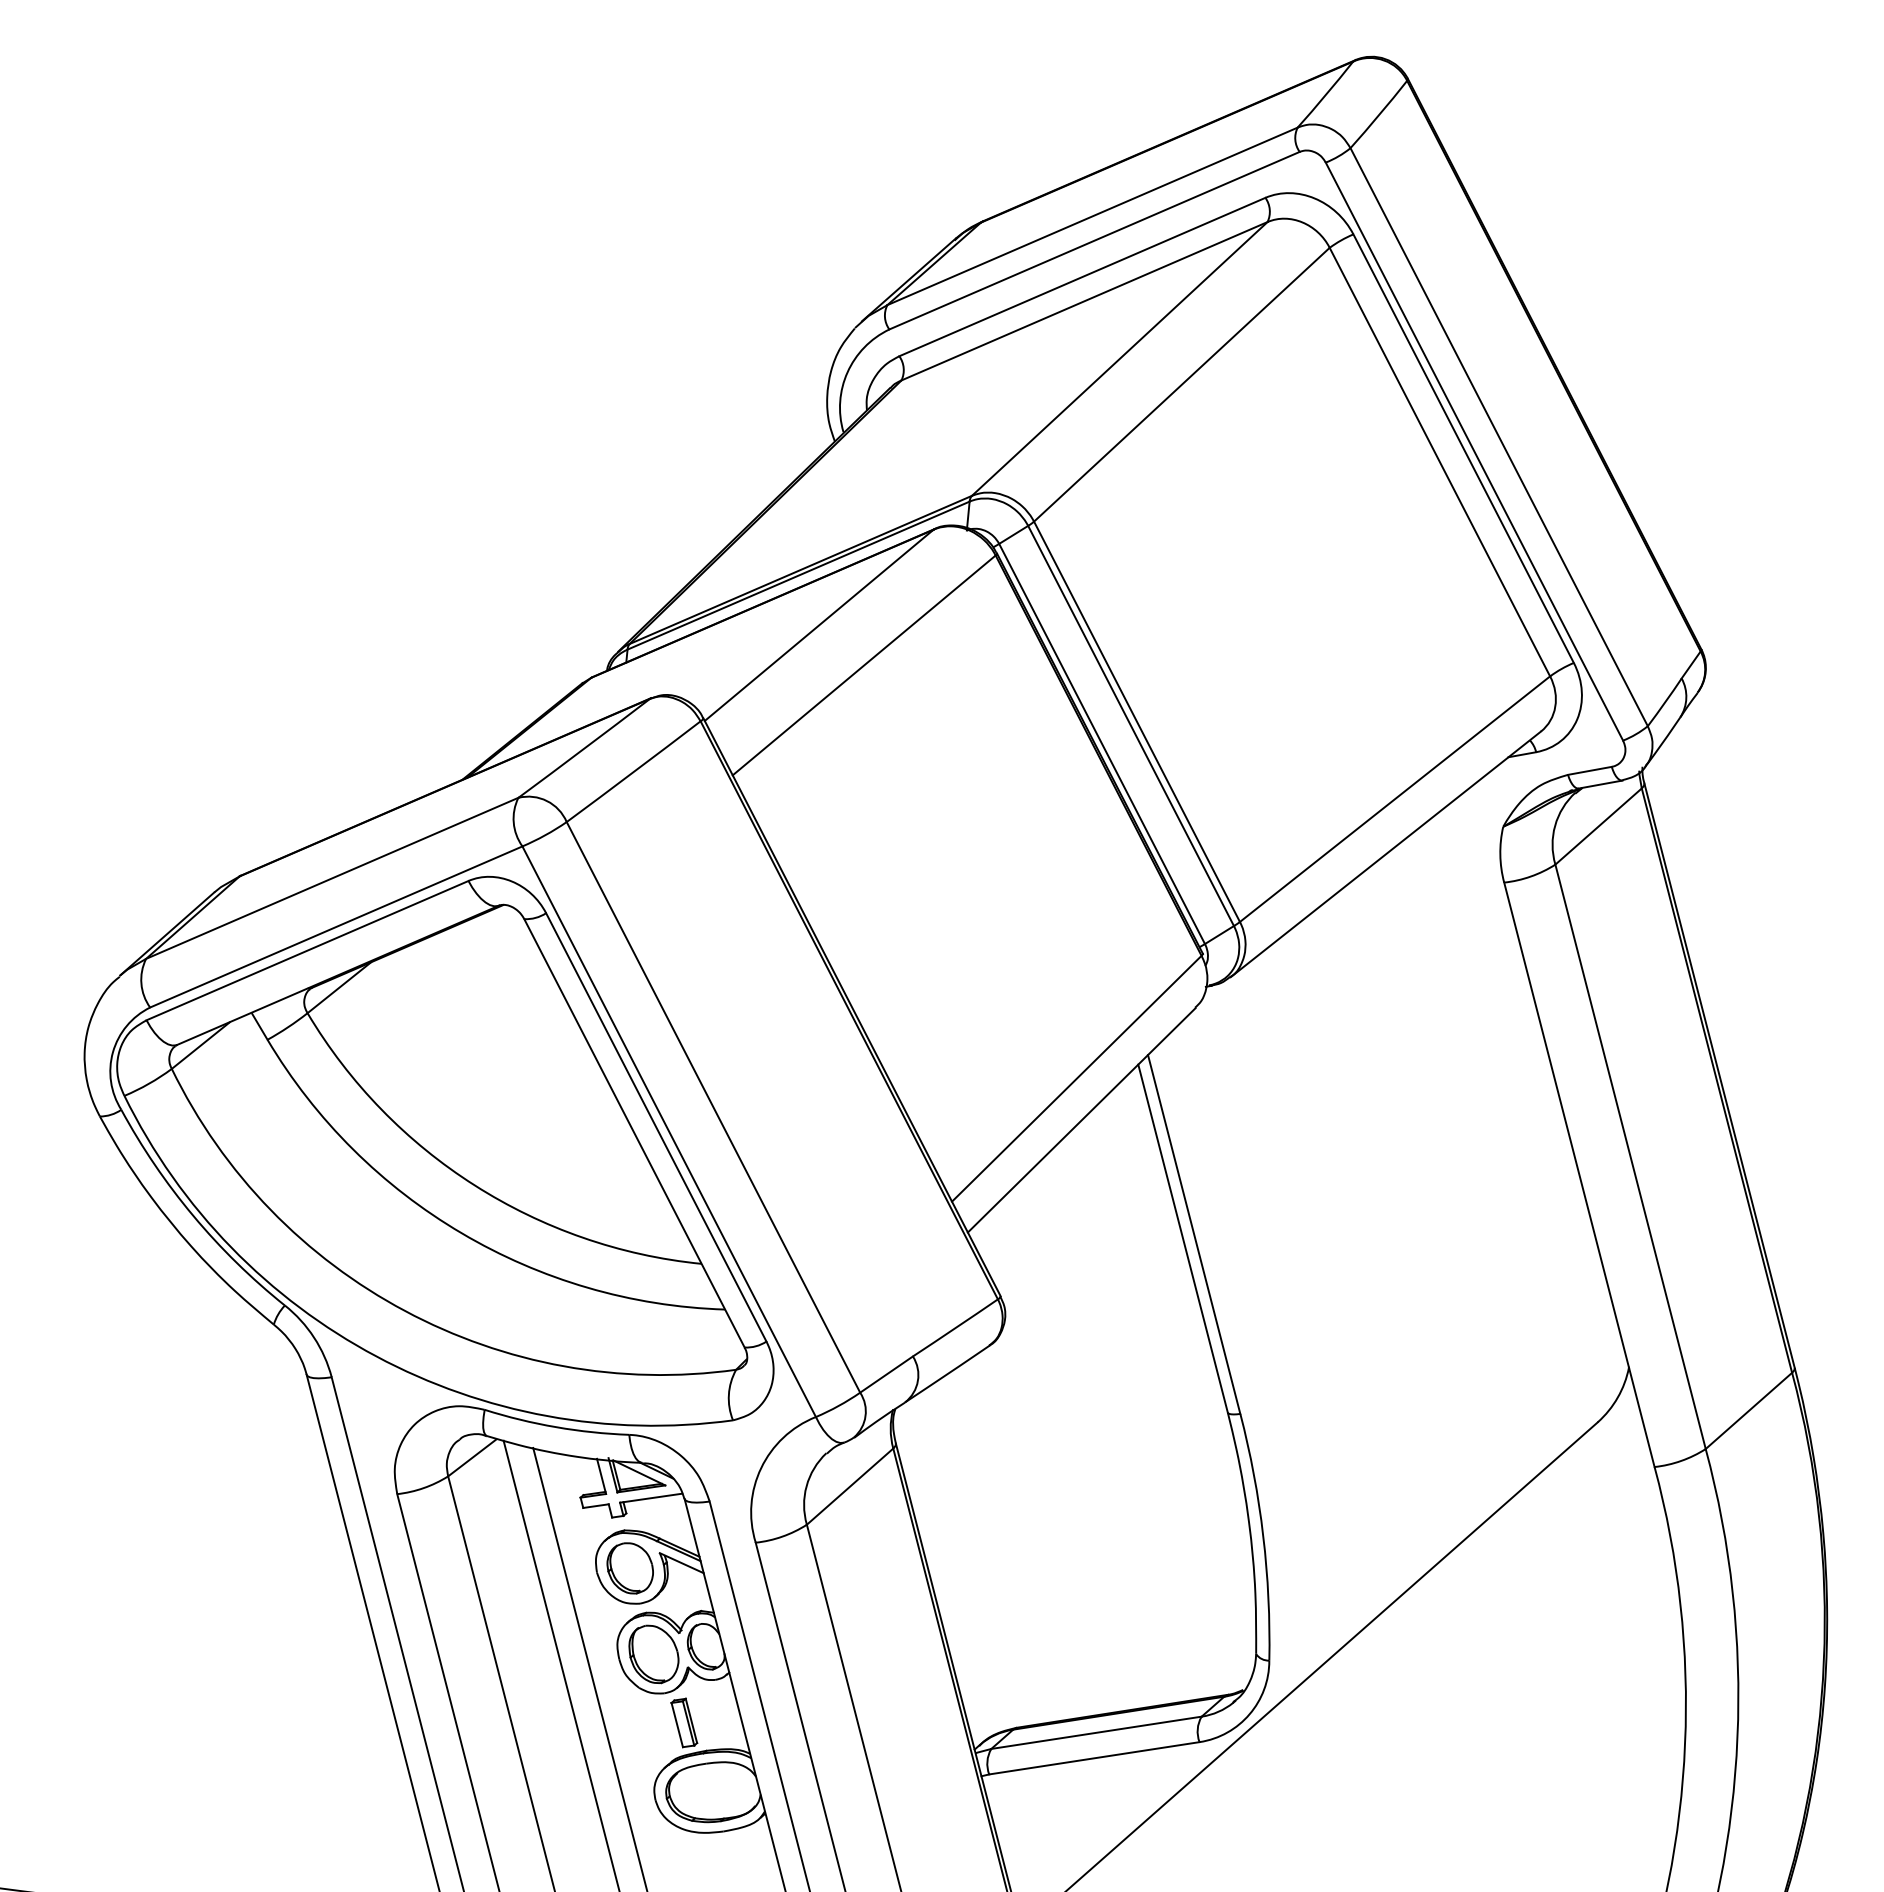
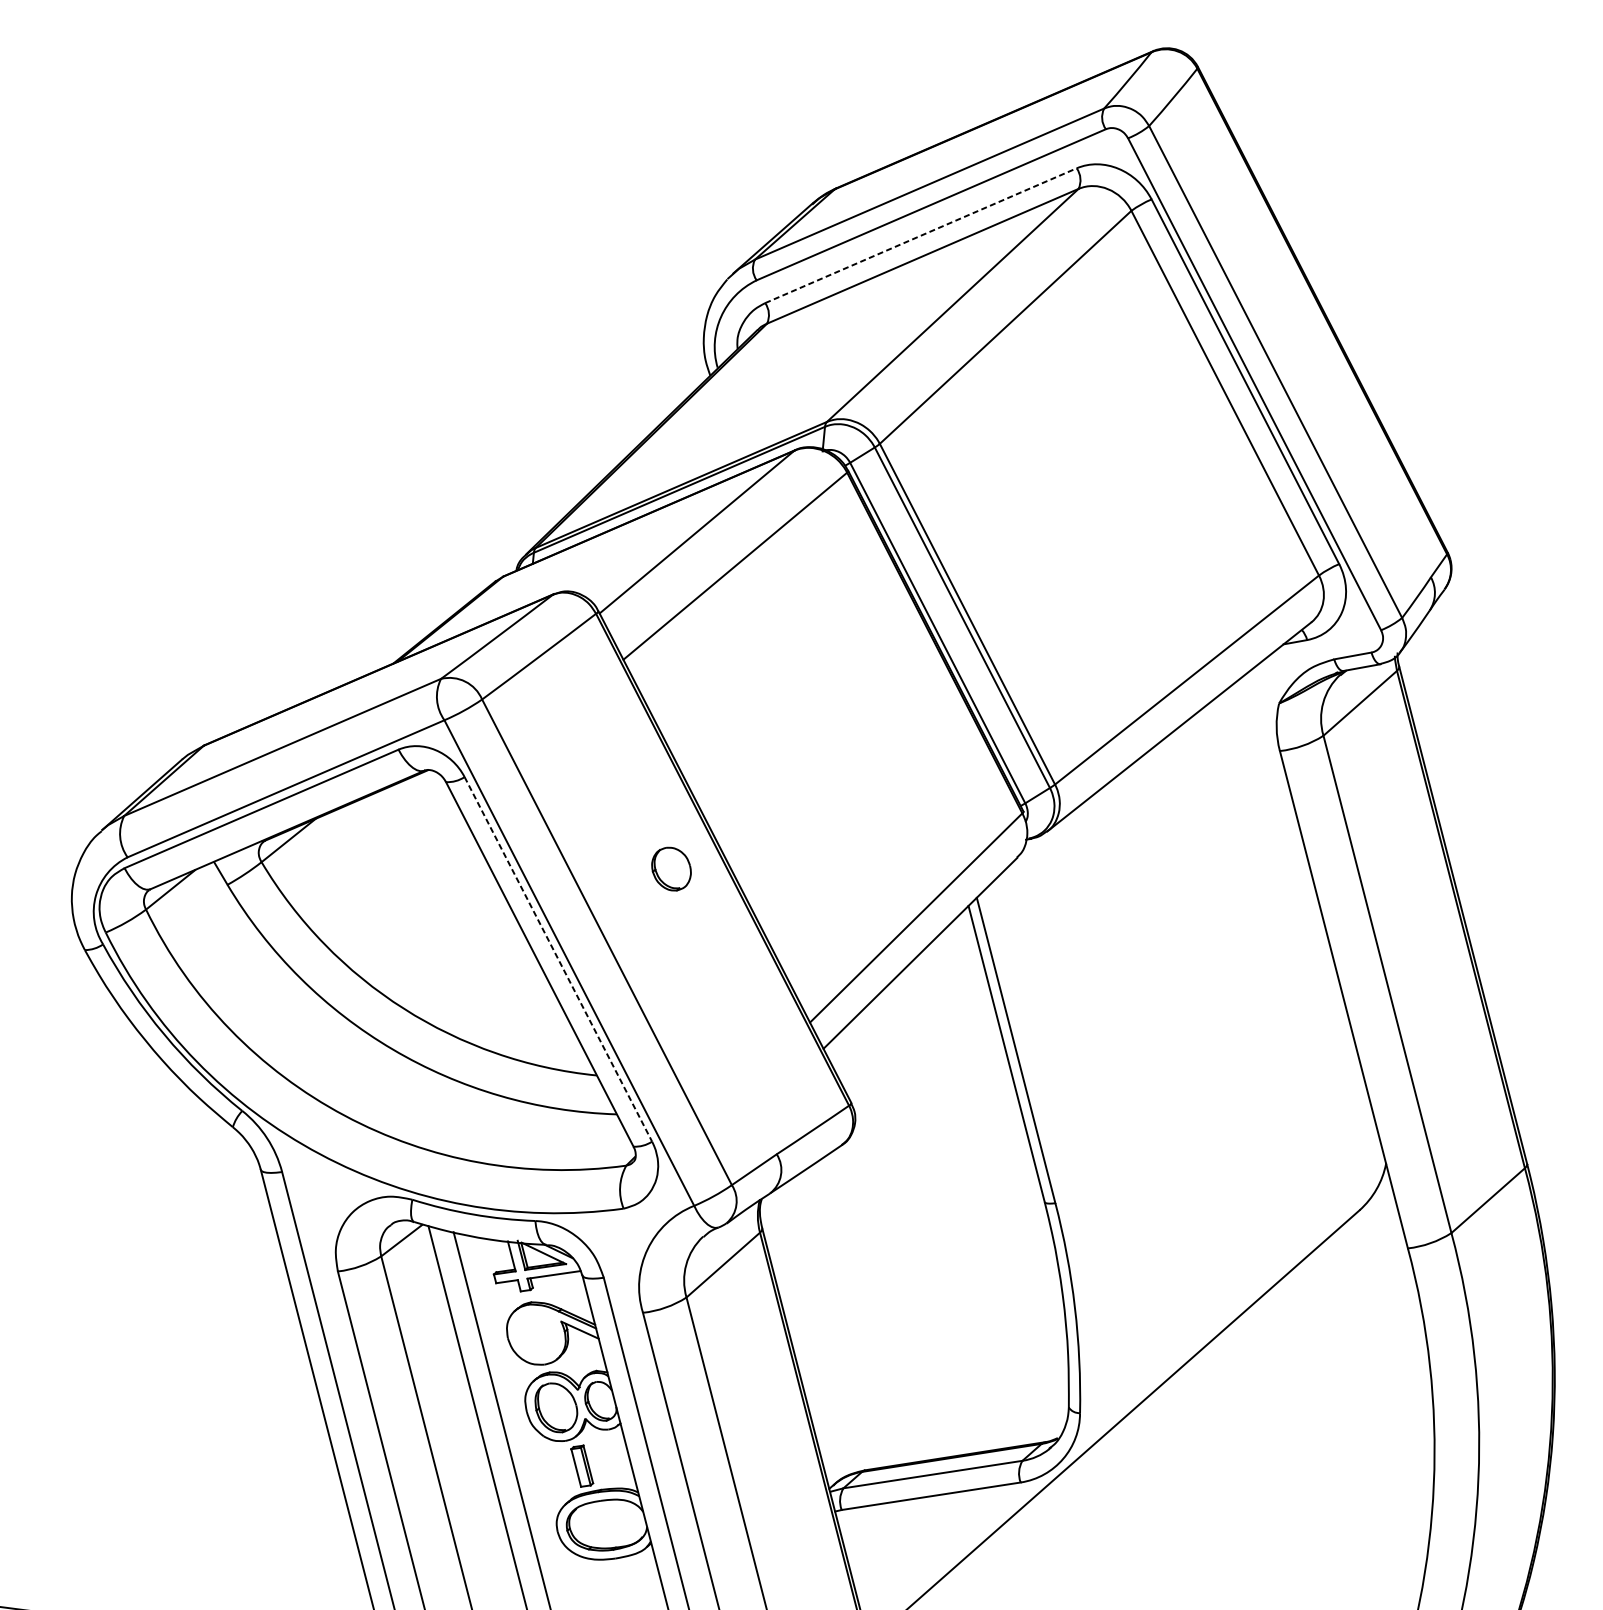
line: (1082, 276) -> (921, 235), solid -> dashed
line: (656, 1127) -> (558, 959), solid -> dashed
part: (629, 1568) -> (670, 869), moved

